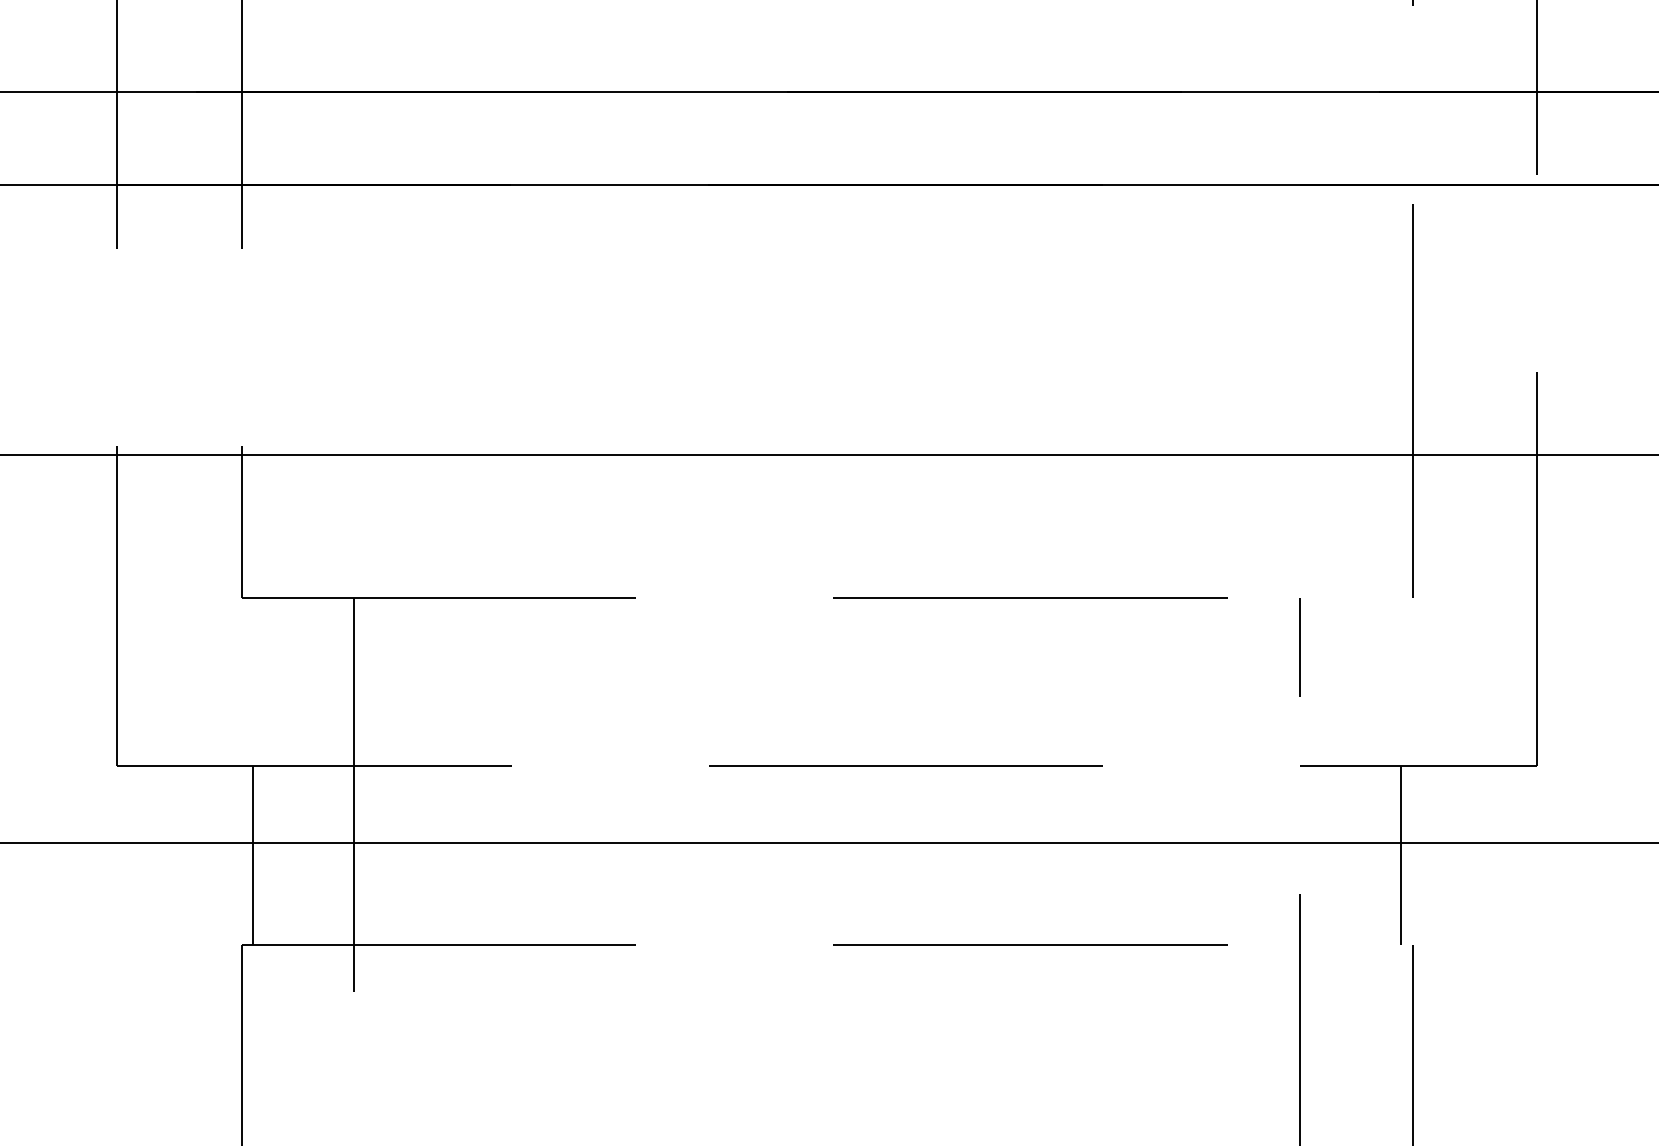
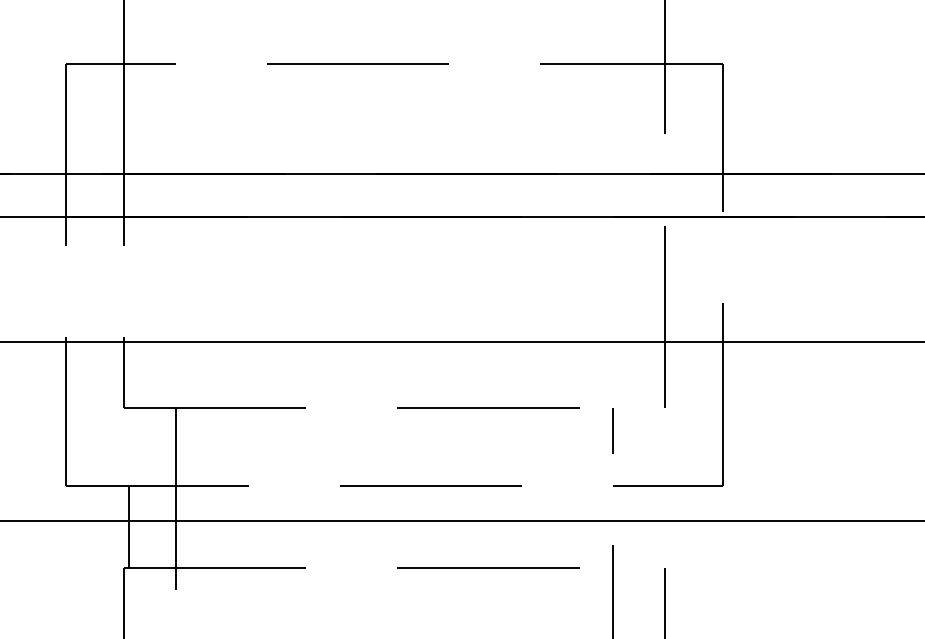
line: (1400, 854) -> (659, 526), removed

